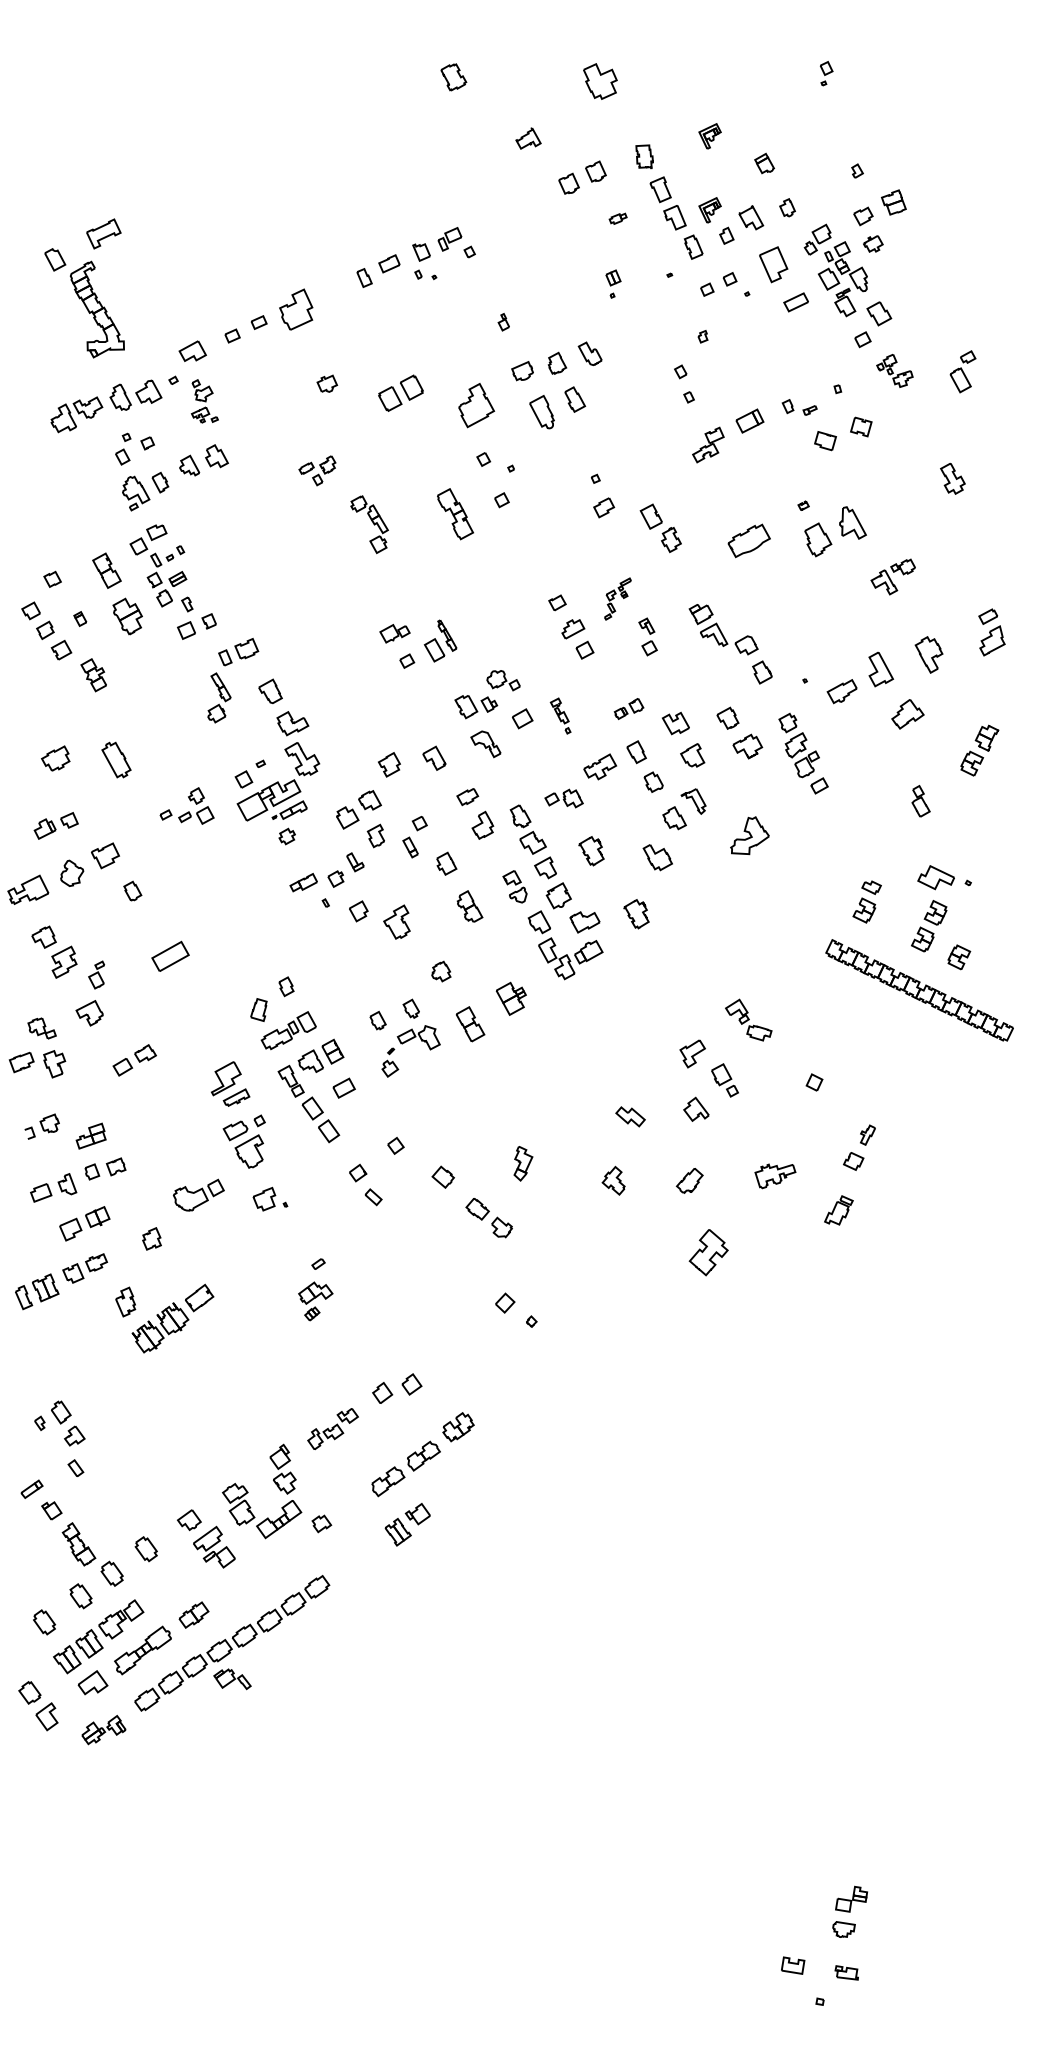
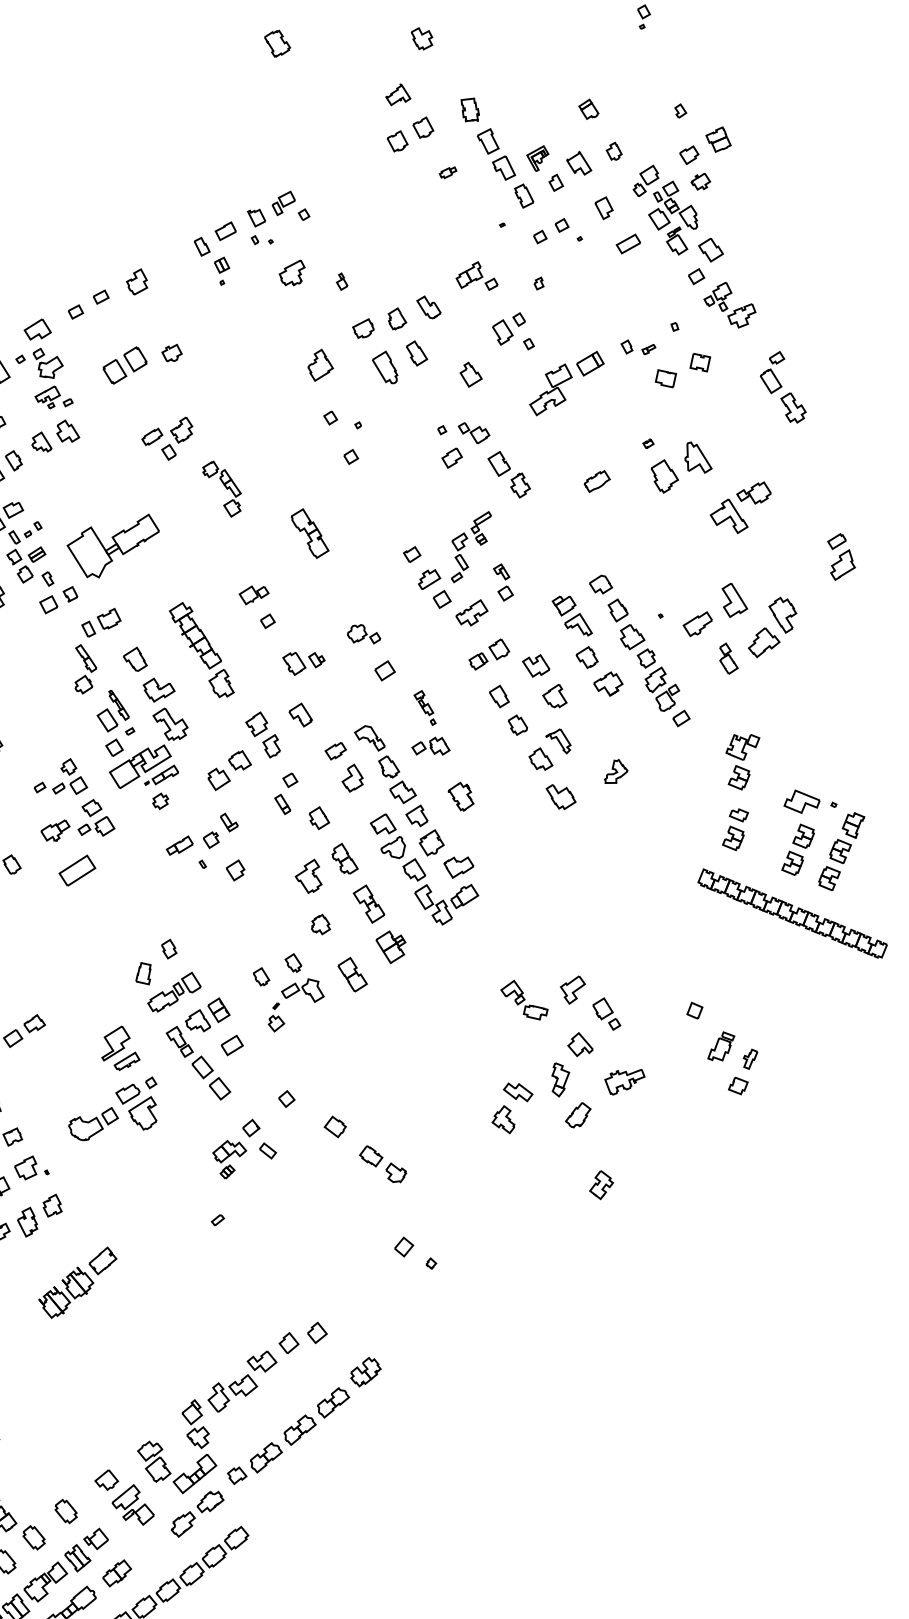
part: (600, 81) -> (422, 38), size x0.62
part: (709, 136) -> (532, 86), removed
part: (528, 138) -> (398, 94), moved
part: (773, 264) -> (603, 208), size x0.62
part: (613, 283) -> (222, 270), moved
part: (296, 309) -> (137, 281), size x0.62
part: (453, 310) -> (291, 273), added
part: (640, 325) -> (476, 276), added
part: (894, 370) -> (729, 304), size x1.43
part: (962, 371) -> (772, 372), moved
part: (663, 383) -> (502, 332), added
part: (400, 392) -> (124, 364), moved
part: (204, 401) -> (52, 378), size x1.43
part: (476, 404) -> (320, 364), size x0.71
part: (628, 424) -> (471, 374), added
part: (708, 444) -> (551, 389), size x1.43
part: (317, 470) -> (167, 439), size x1.43
part: (627, 483) -> (473, 432), added
part: (455, 514) -> (310, 533), moved
part: (749, 540) -> (597, 481), size x0.62
part: (255, 575) -> (113, 546), added
part: (893, 576) -> (741, 507), size x1.43
part: (617, 598) -> (470, 546), size x1.67
part: (708, 625) -> (572, 616), moved
part: (440, 640) -> (112, 710), moved
part: (928, 654) -> (782, 614), moved
part: (338, 685) -> (201, 649), added
part: (775, 700) -> (632, 637), added
part: (476, 707) -> (304, 663), moved
part: (628, 708) -> (488, 654), size x1.43
part: (560, 715) -> (424, 707), moved
part: (485, 744) -> (369, 738), moved
part: (979, 750) -> (847, 838), moved
part: (600, 766) -> (472, 612), moved
part: (920, 801) -> (728, 658), moved
part: (880, 833) -> (744, 761), added
part: (749, 834) -> (615, 770), size x0.62
part: (375, 835) -> (271, 745), moved
part: (204, 857) -> (80, 827), added
part: (657, 857) -> (560, 796), moved
part: (514, 886) -> (387, 836), size x1.43
part: (636, 914) -> (509, 856), removed
part: (396, 921) -> (307, 875), moved
part: (491, 953) -> (368, 903), added
part: (170, 955) -> (77, 869), moved
part: (748, 1019) -> (524, 999), moved
part: (630, 1116) -> (518, 1091), moved
part: (523, 1163) -> (560, 1079), moved
part: (775, 1176) -> (625, 1082), moved
part: (198, 1194) -> (93, 1123), moved
part: (270, 1198) -> (31, 1167), moved
part: (838, 1210) -> (720, 1046), moved
part: (708, 1253) -> (601, 1185), size x0.62
part: (125, 1301) -> (27, 1221), moved
part: (315, 1301) -> (229, 1159), moved
part: (332, 1428) -> (241, 1381), size x1.43
part: (352, 1507) -> (266, 1457), added
part: (407, 1524) -> (86, 1549), moved
part: (279, 1559) -> (197, 1513), added

